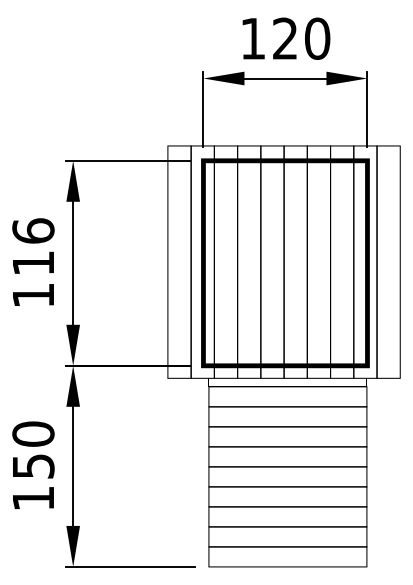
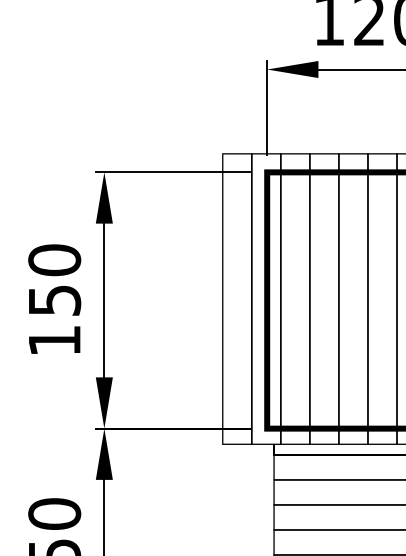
text: (33, 246) -> (54, 279), 116 -> 150

